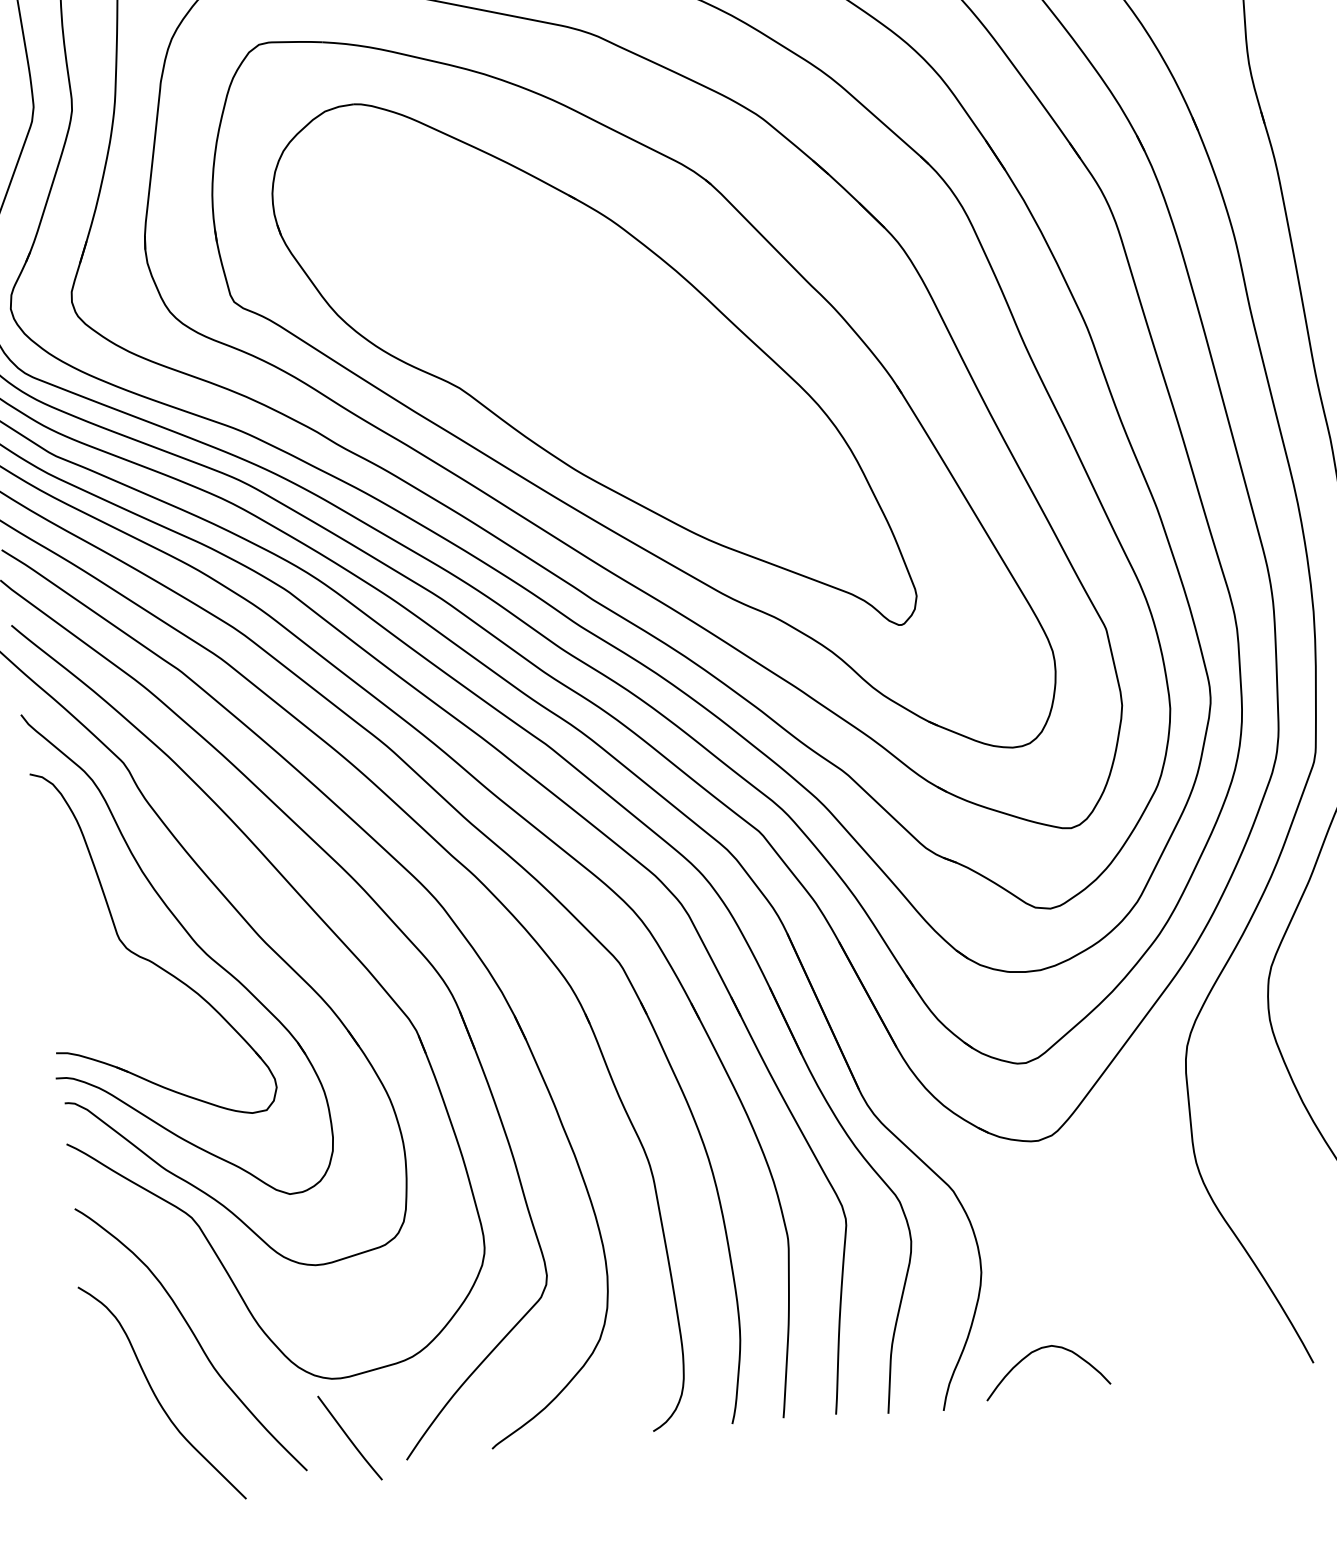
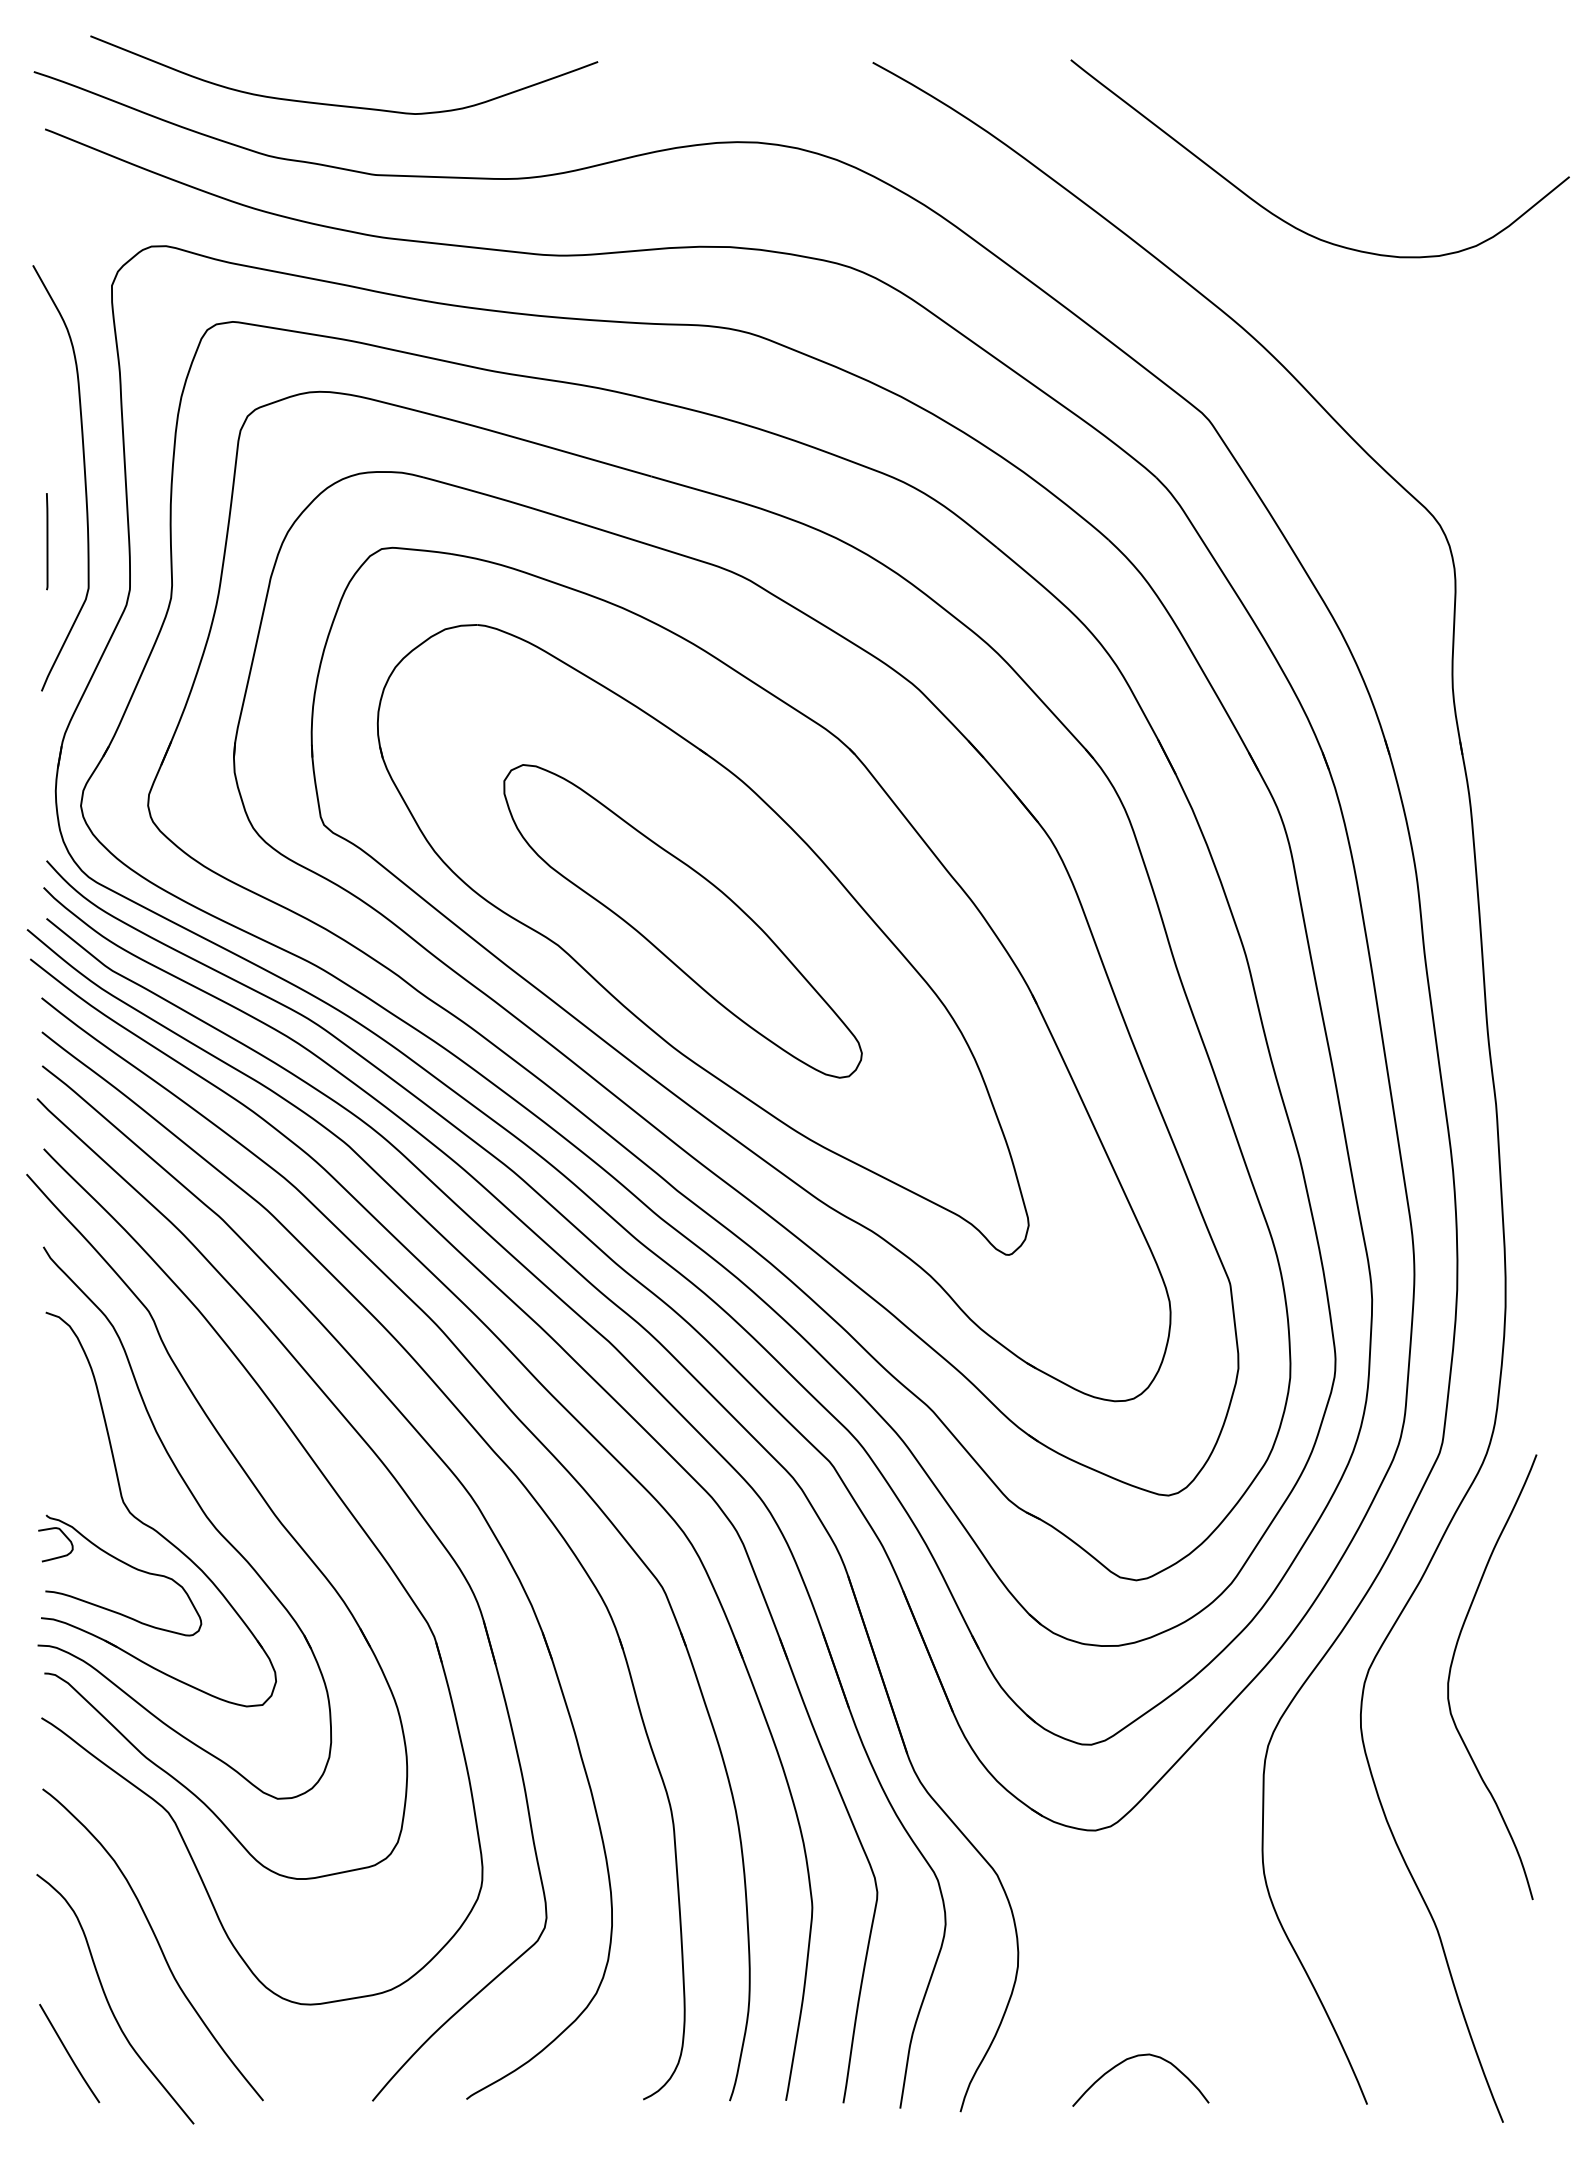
part: (570, 353) -> (682, 921), added
part: (130, 997) -> (128, 1566), added
curve: (1036, 1351) -> (1132, 2058), moved
curve: (349, 1438) -> (69, 2053), moved

